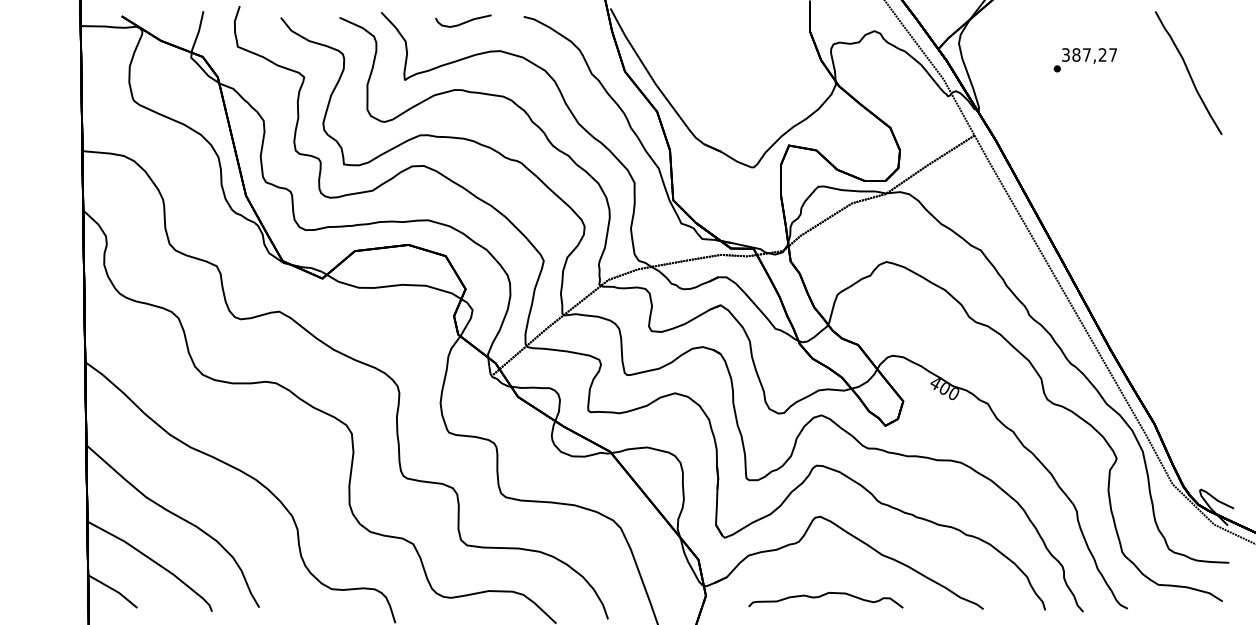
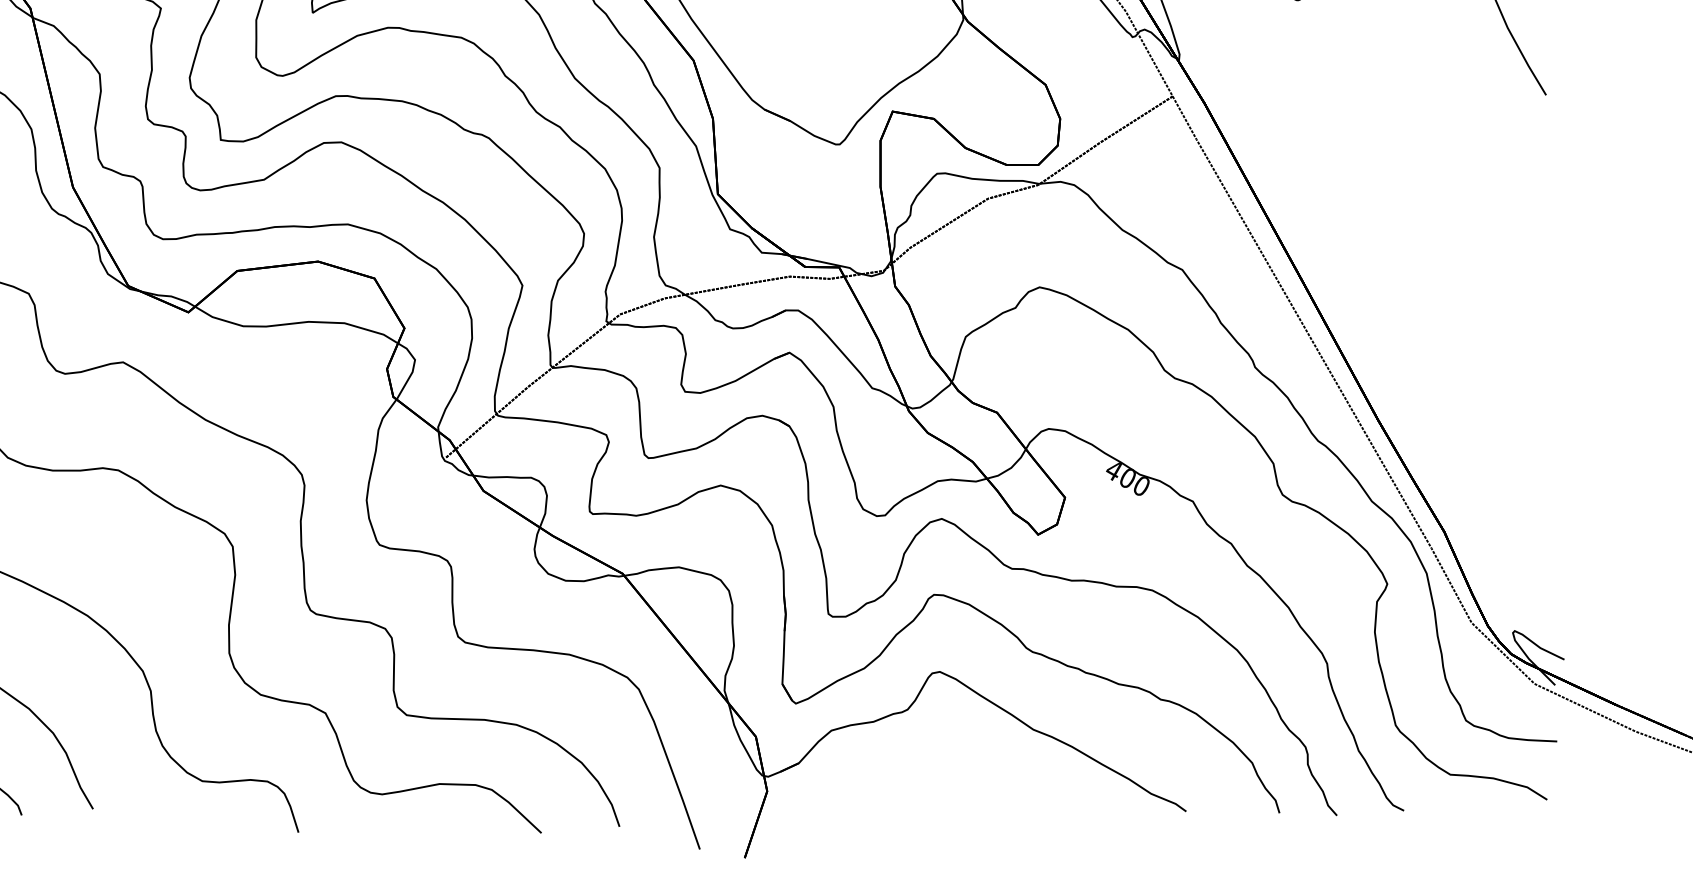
part: (825, 599) -> (947, 796), removed

